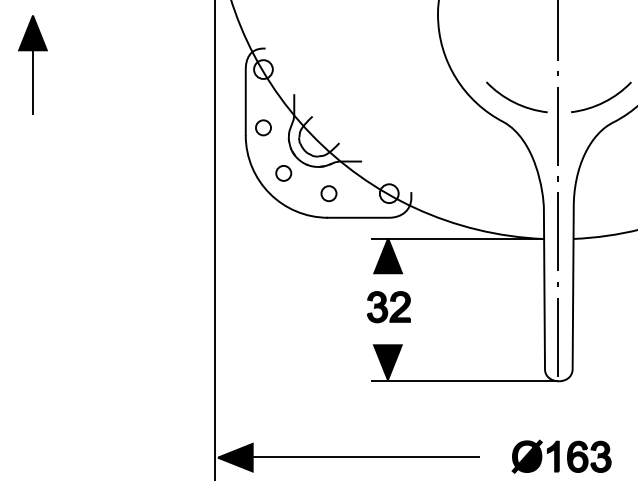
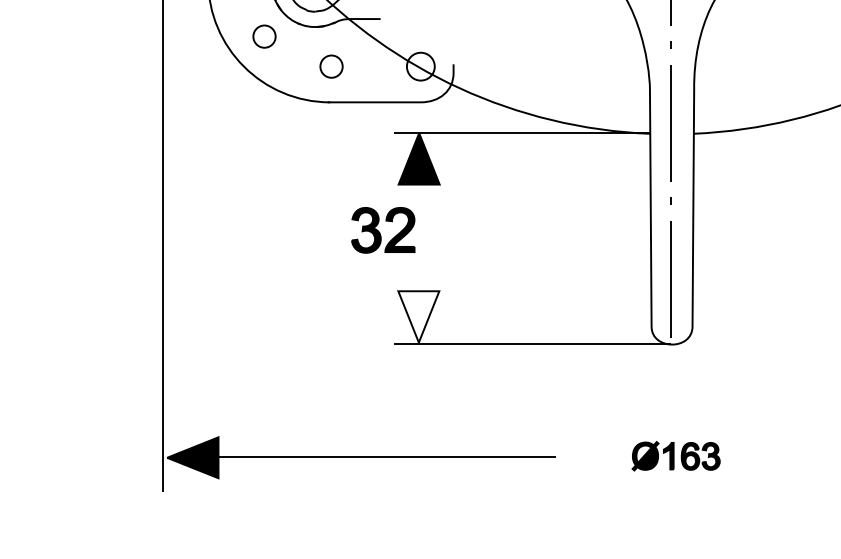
part: (388, 307) -> (382, 230), moved
fill: (387, 362) -> (418, 316), removed
part: (561, 456) -> (676, 456), size x0.6

